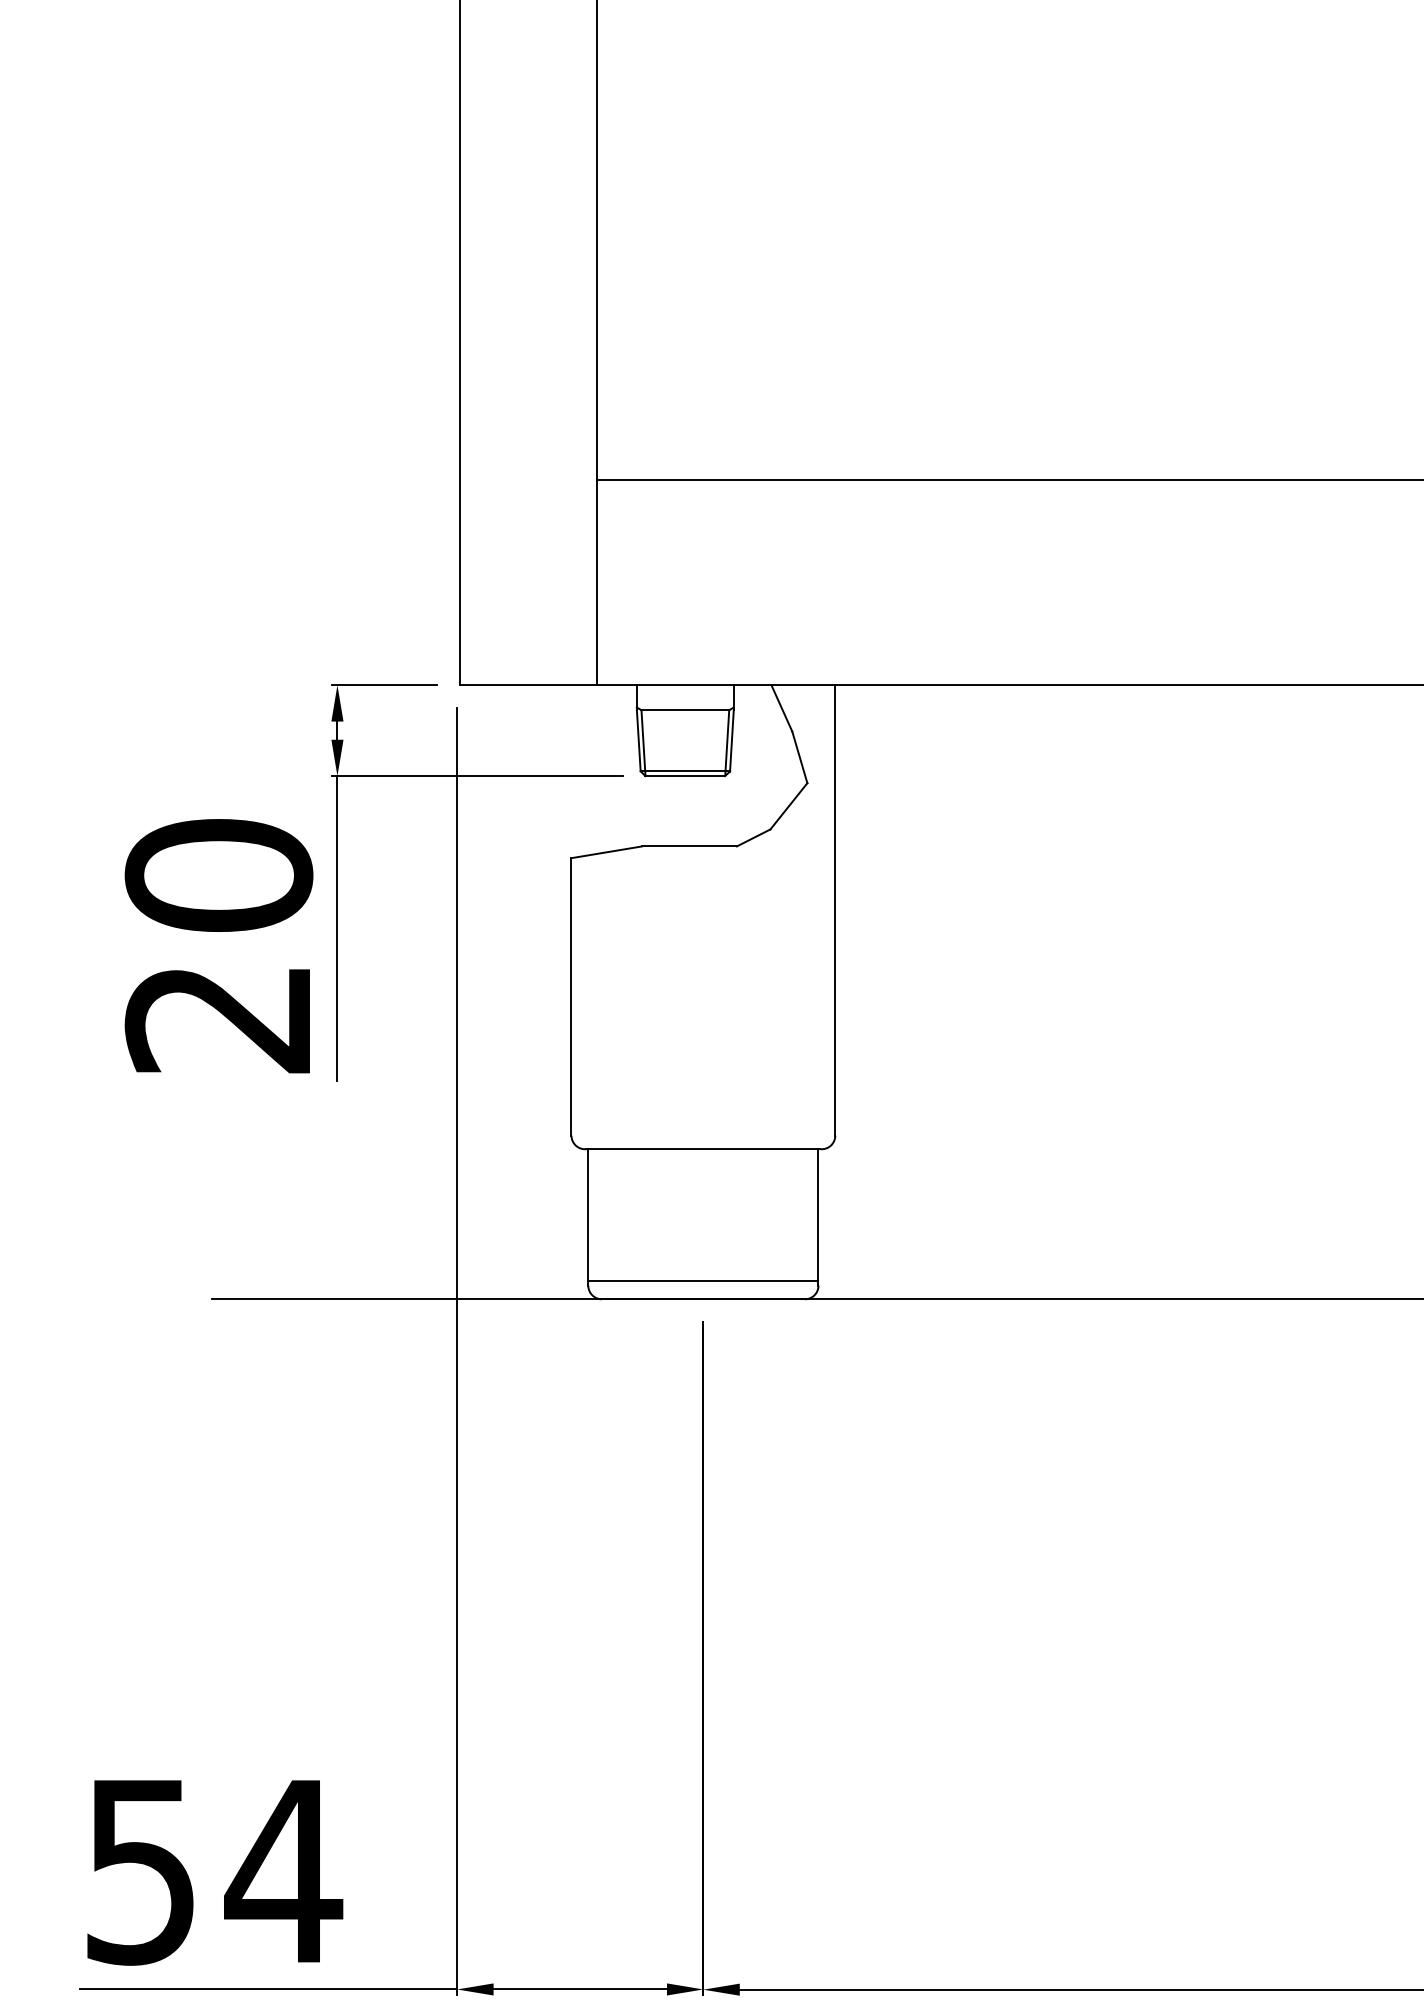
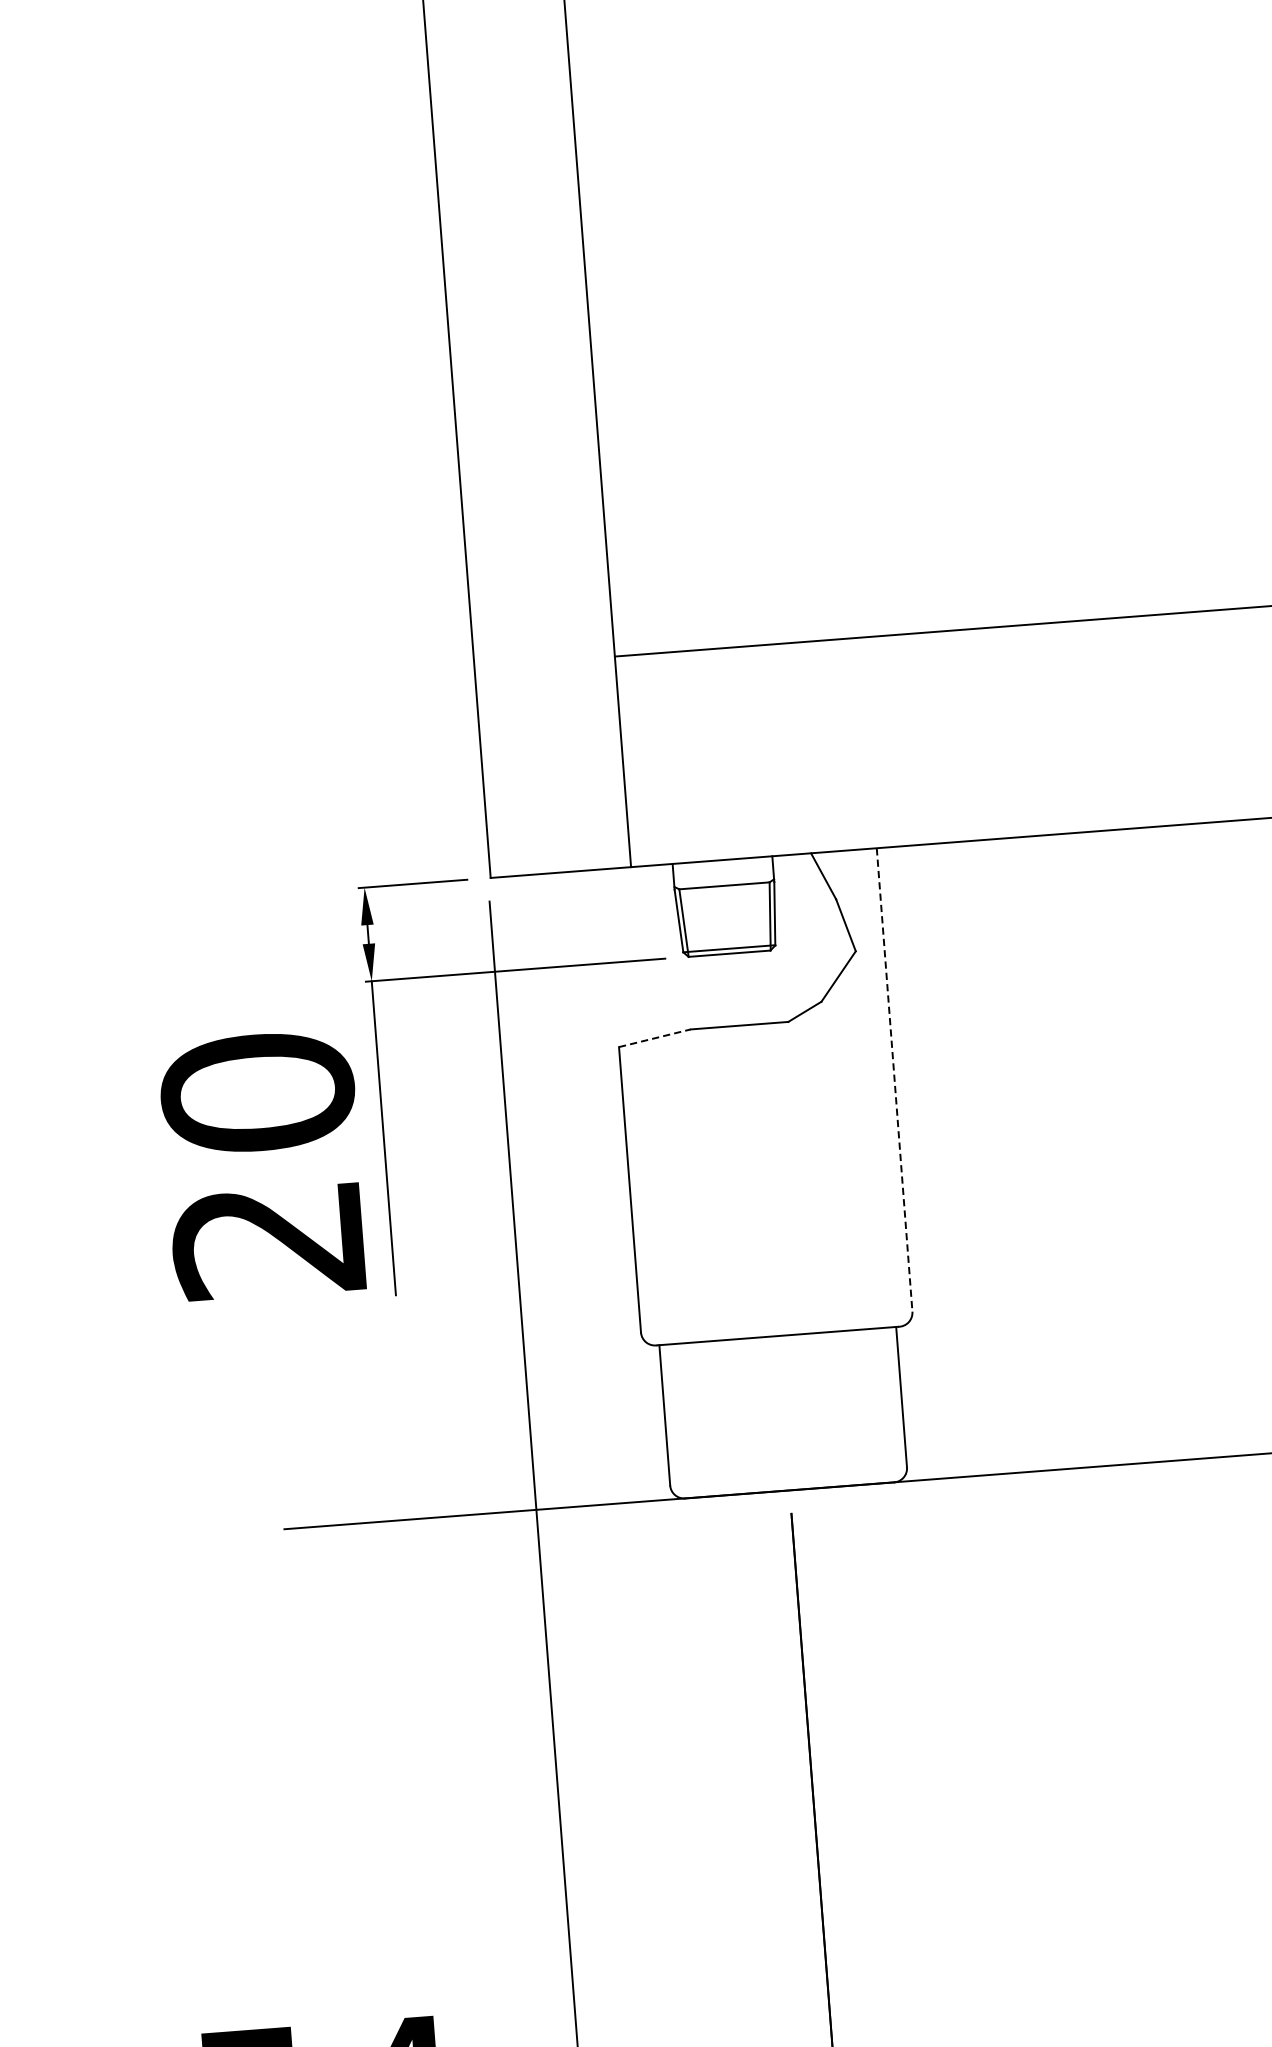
line: (606, 852) -> (654, 1038), solid -> dashed
line: (835, 910) -> (894, 1080), solid -> dashed
line: (703, 1281) -> (788, 1472), removed

